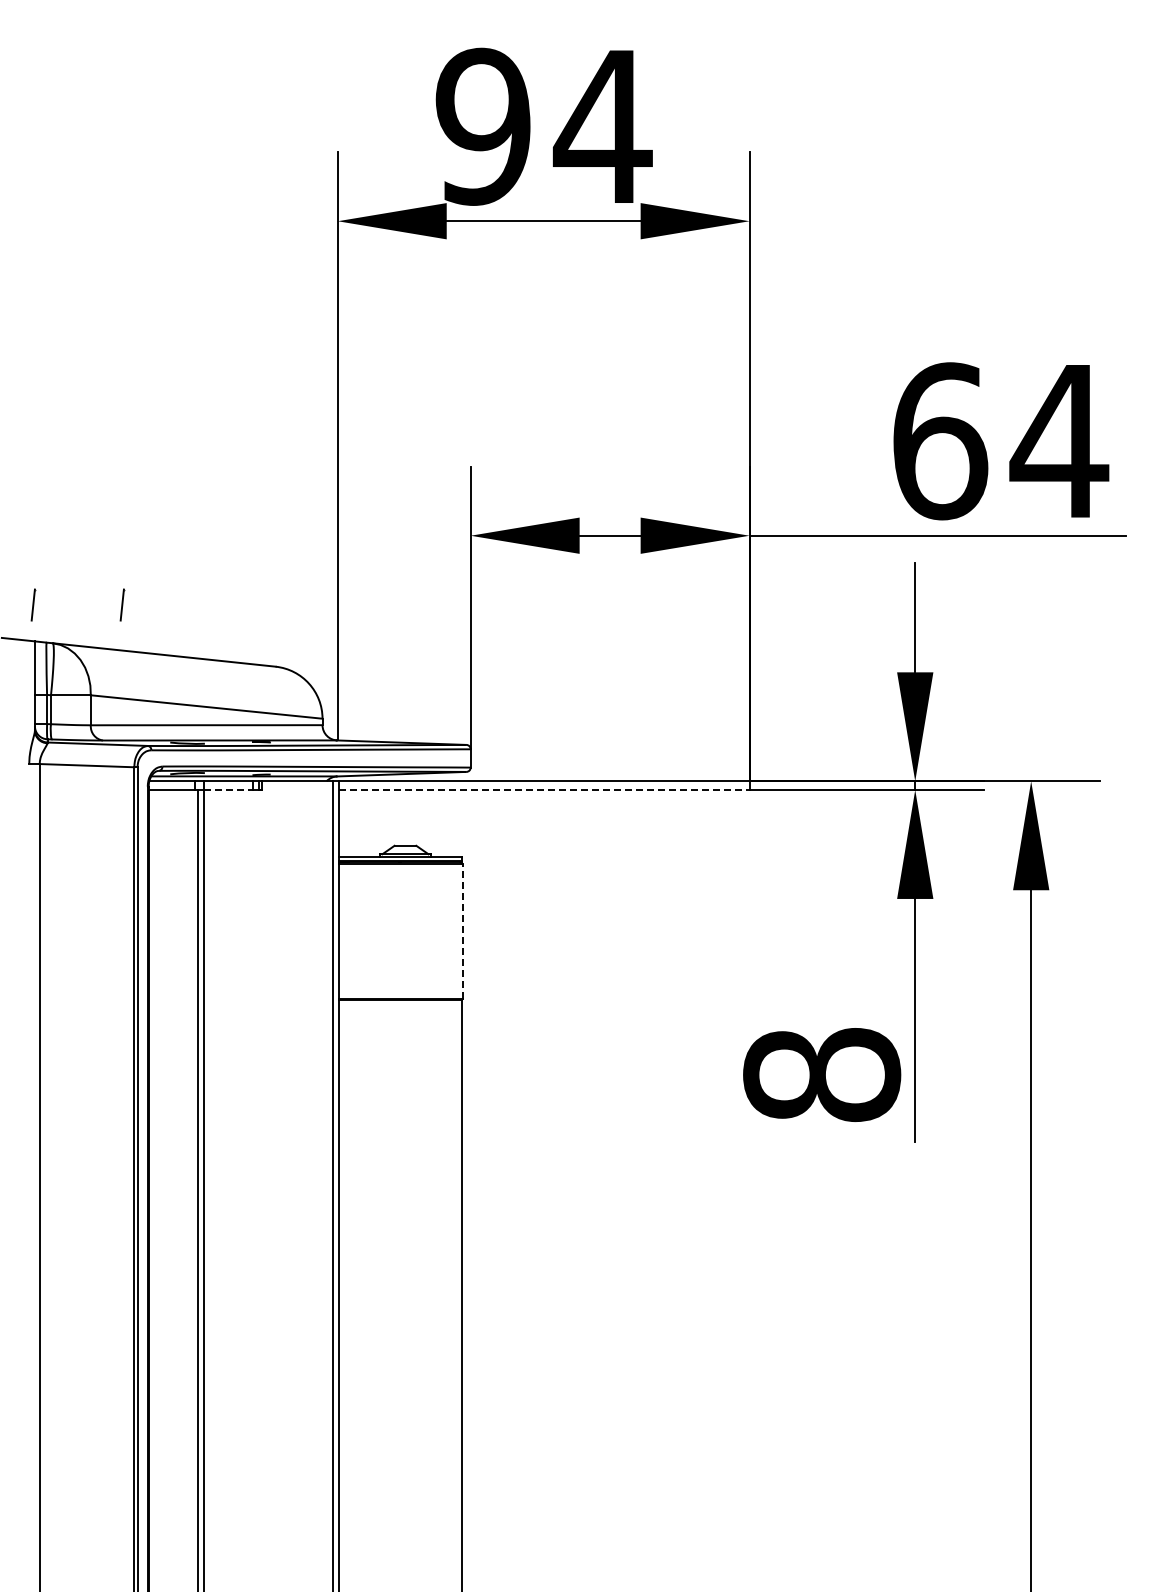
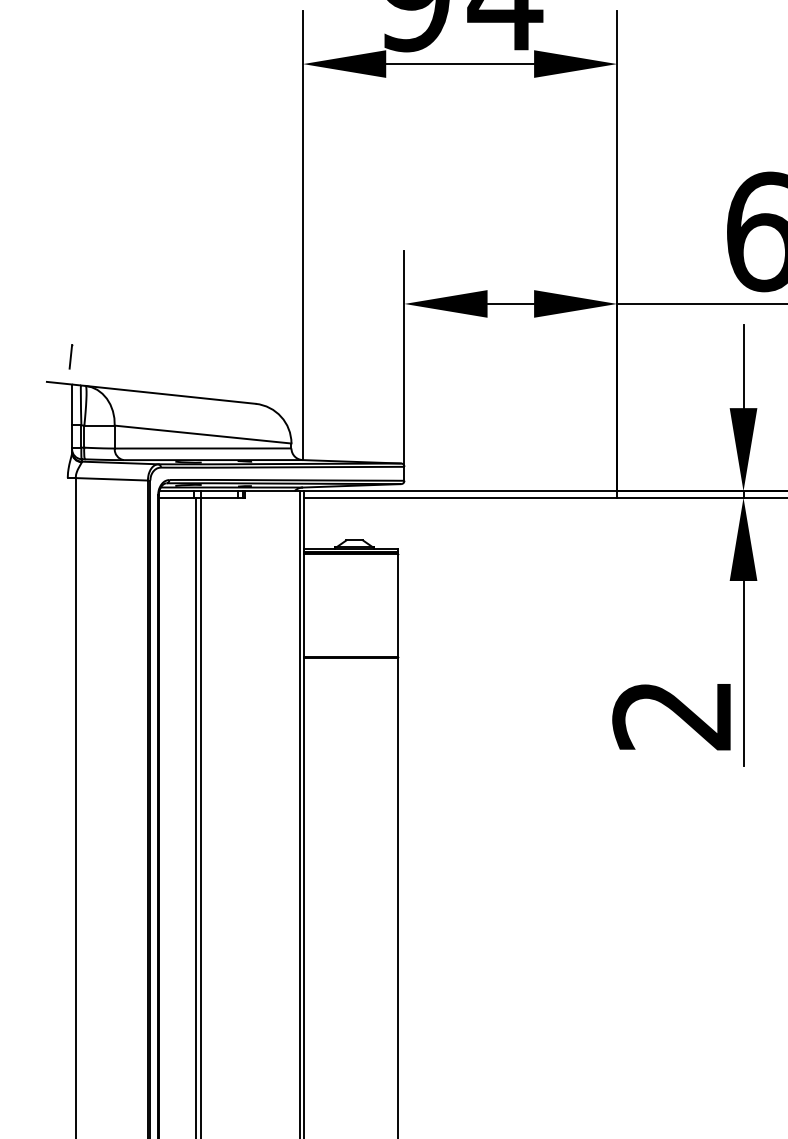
line: (122, 604) -> (138, 356), removed
line: (229, 790) -> (220, 498), dashed -> solid
line: (544, 790) -> (460, 498), dashed -> solid
line: (462, 931) -> (398, 605), dashed -> solid
text: (822, 1075) -> (672, 715), 8 -> 2

